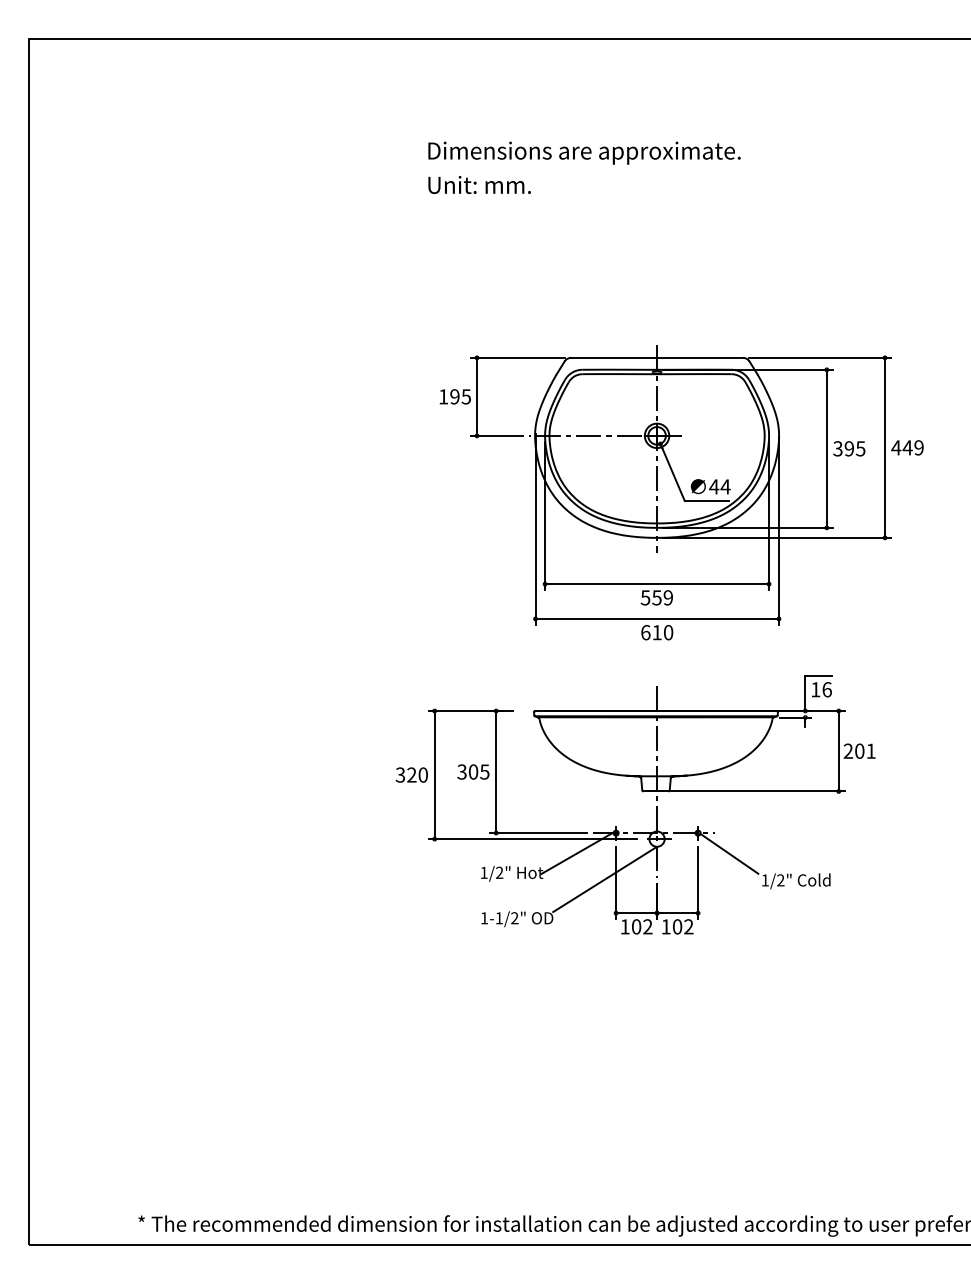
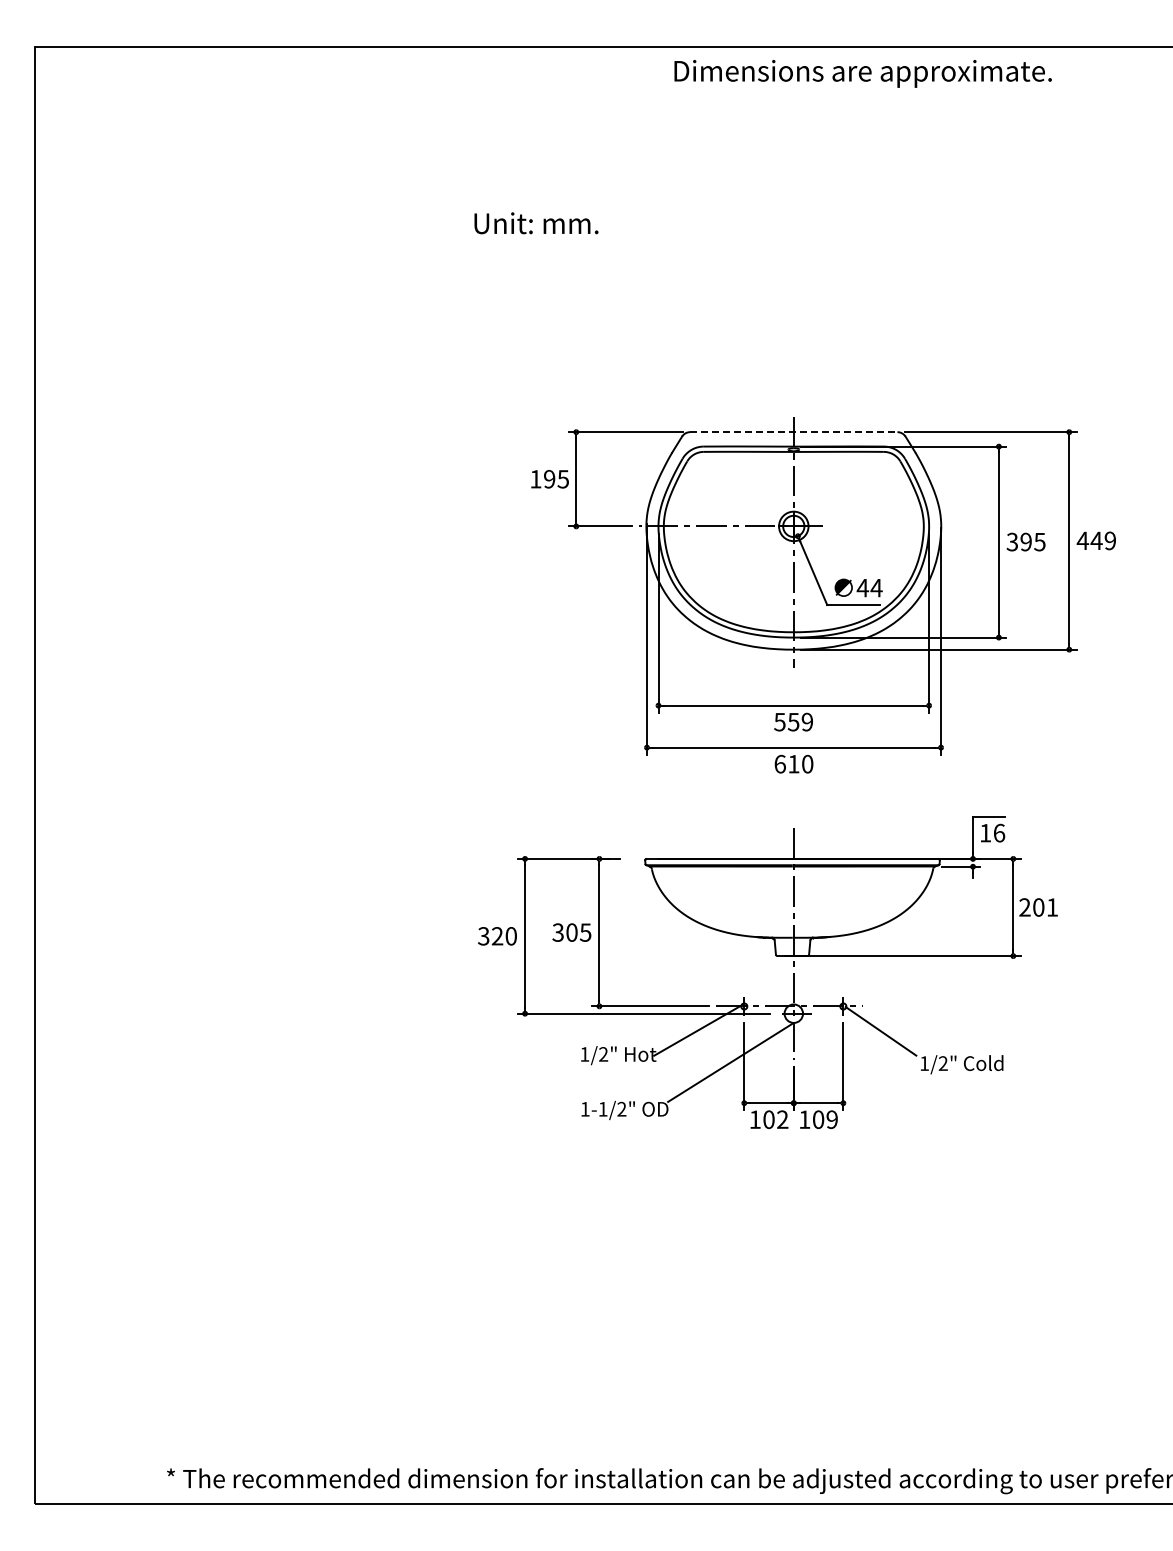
text: (583, 152) -> (862, 73), moved
text: (479, 185) -> (536, 223), moved
line: (656, 358) -> (793, 432), solid -> dashed
text: (688, 926) -> (831, 1119), 102 -> 109

